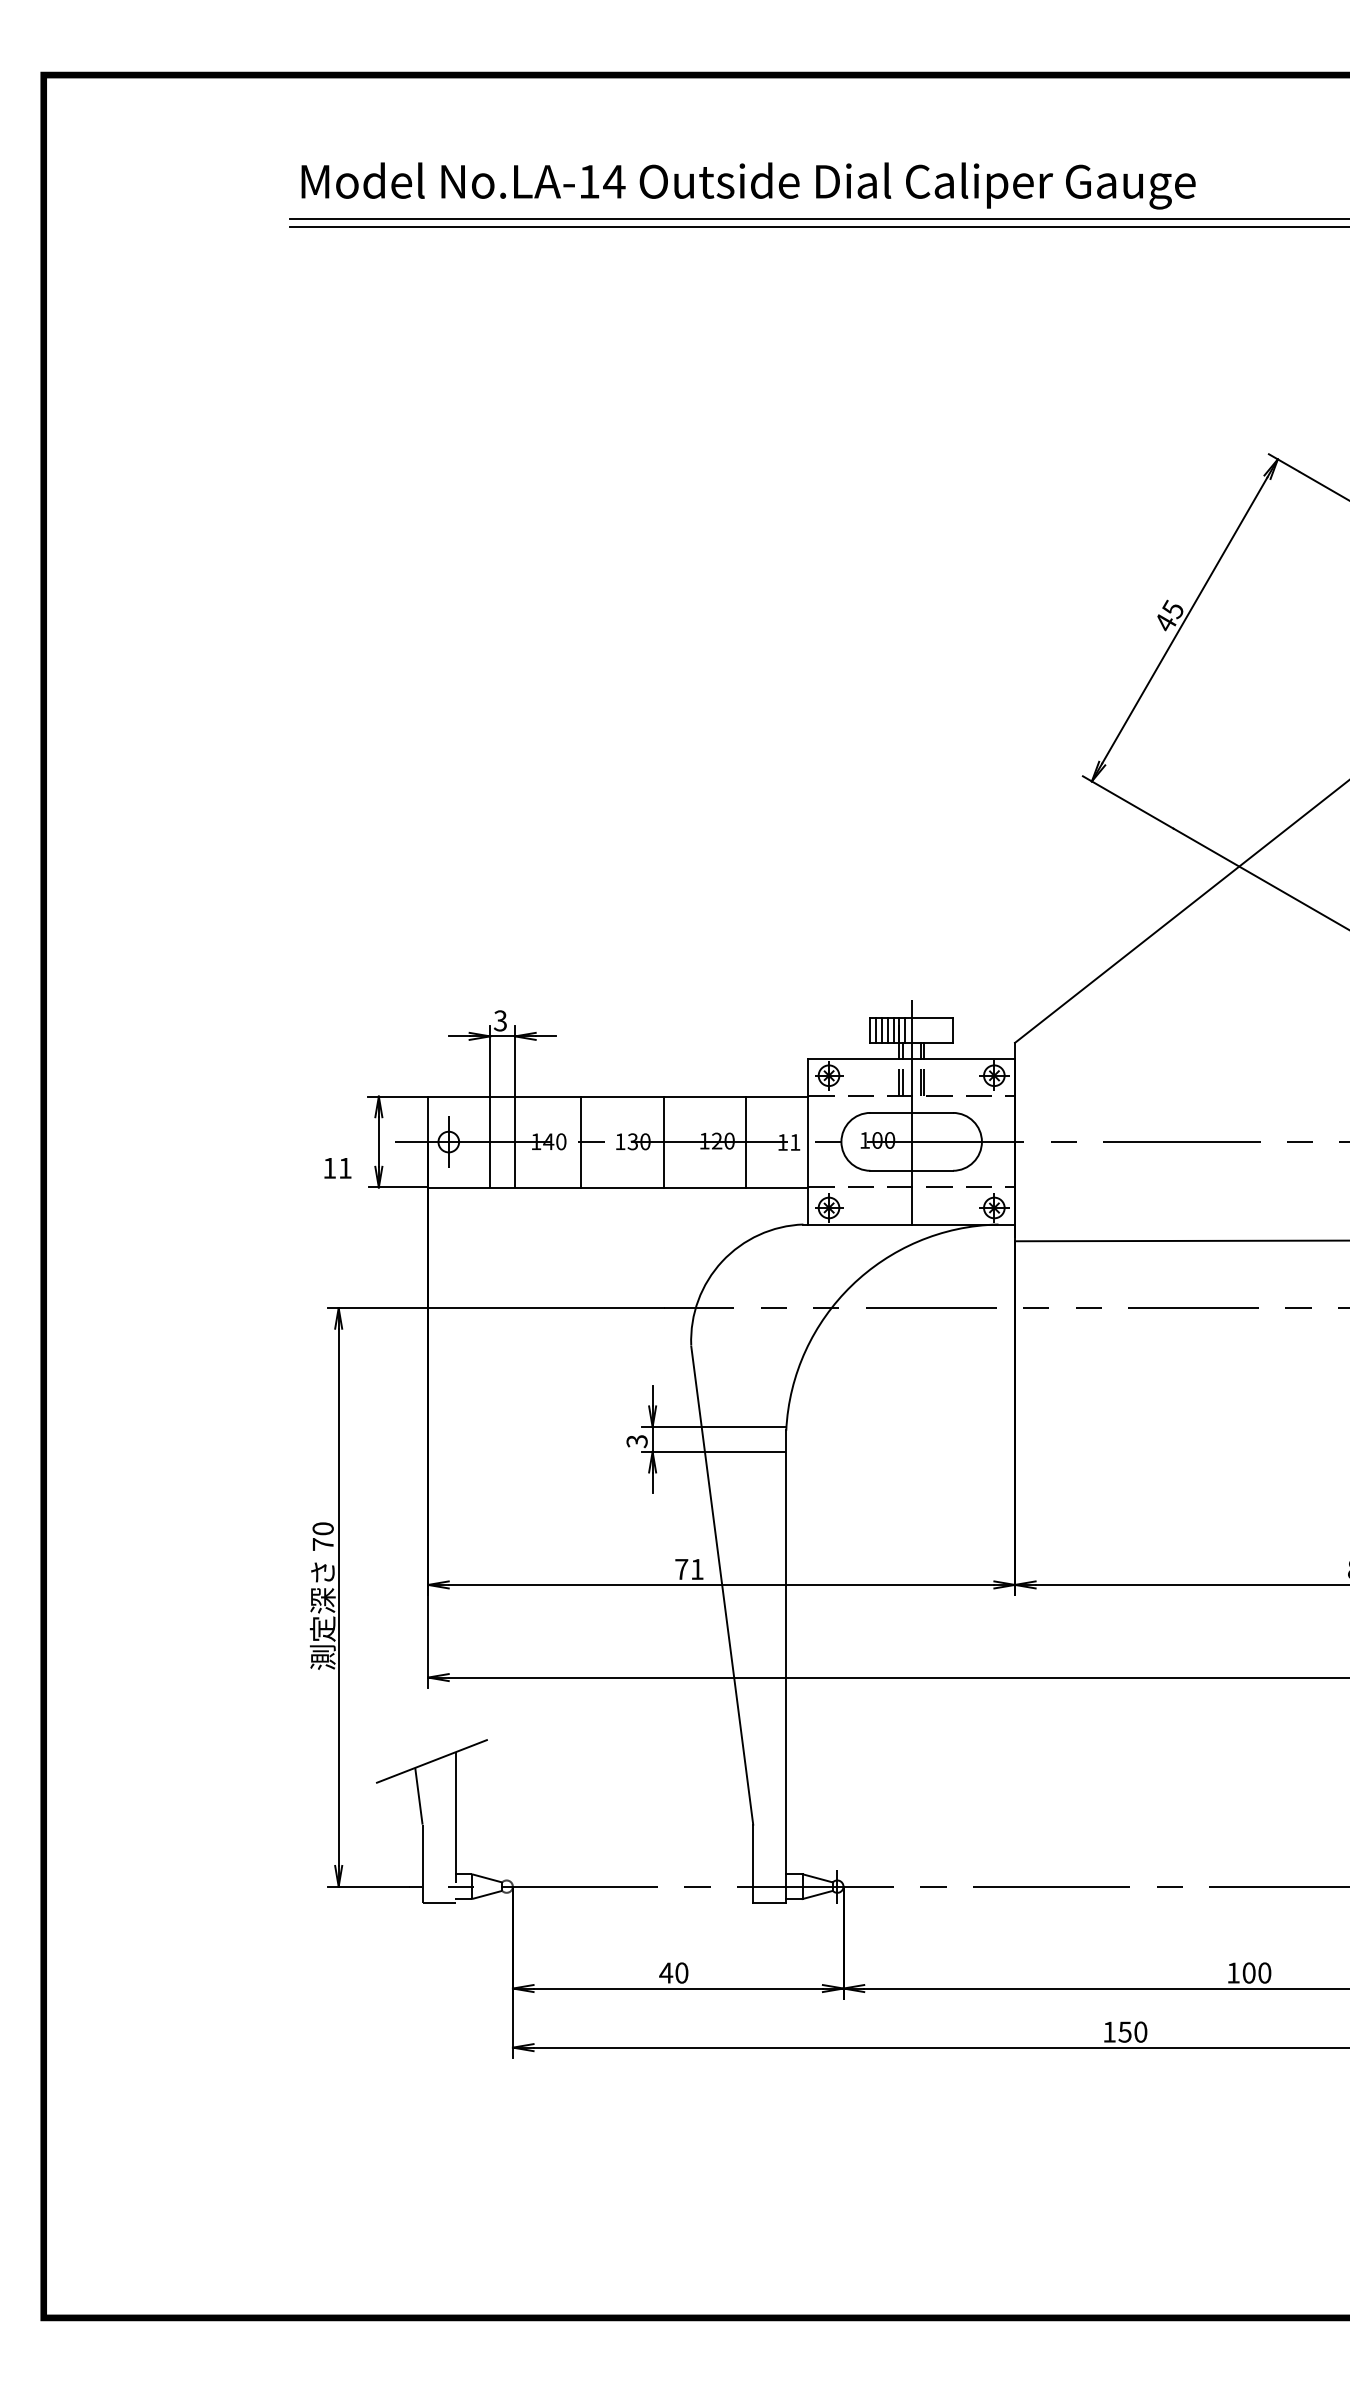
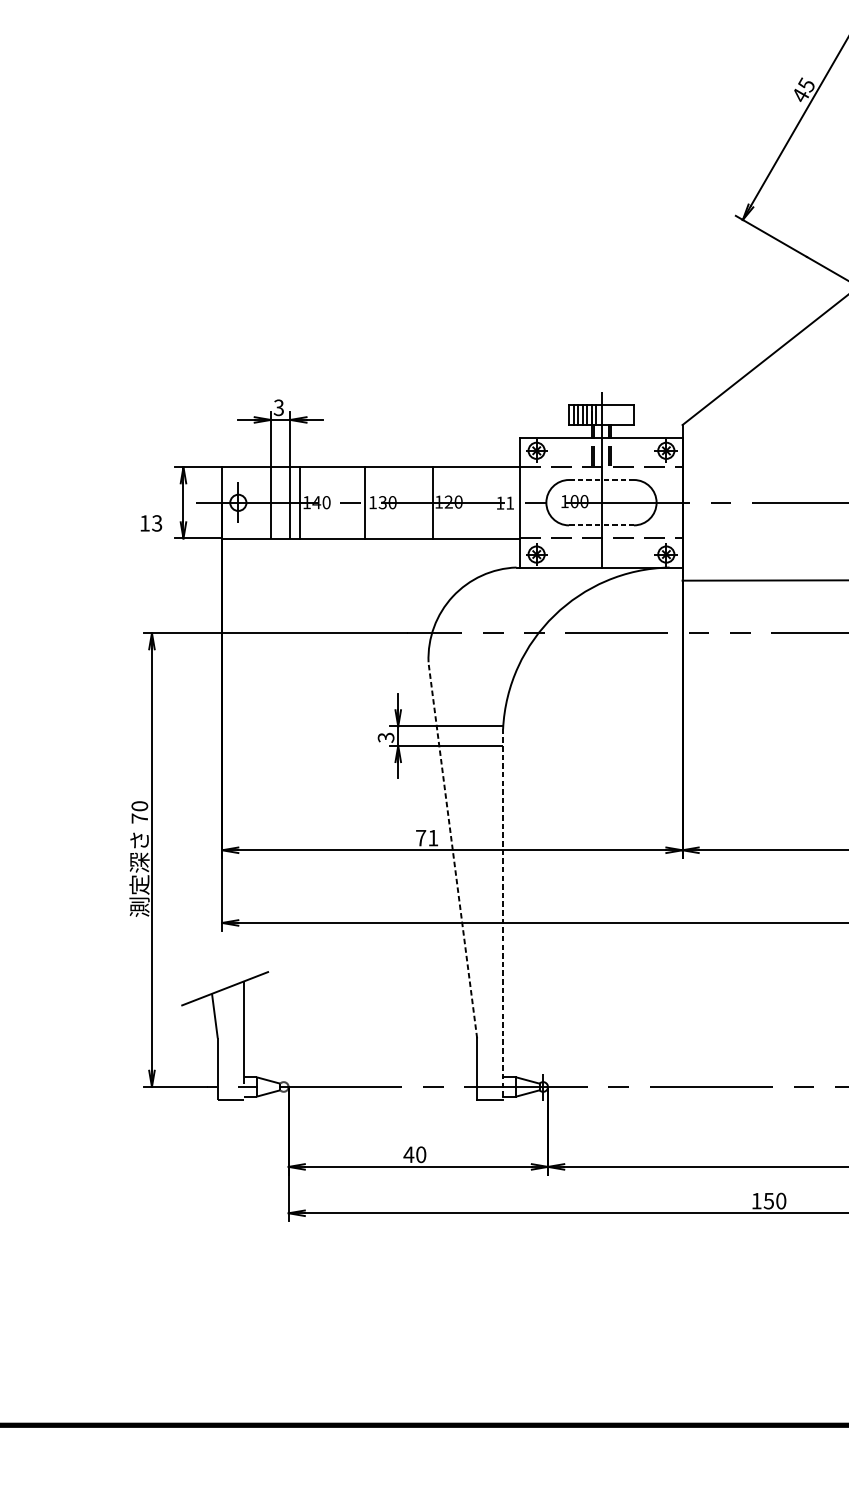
line: (912, 1112) -> (602, 479), solid -> dashed
line: (581, 1141) -> (300, 502), moved
line: (663, 1141) -> (365, 502), moved
line: (746, 1141) -> (432, 502), moved
text: (344, 1167) -> (156, 522), 11 -> 13
line: (912, 1170) -> (602, 525), solid -> dashed
line: (722, 1585) -> (453, 850), solid -> dashed
line: (786, 1666) -> (503, 914), solid -> dashed

